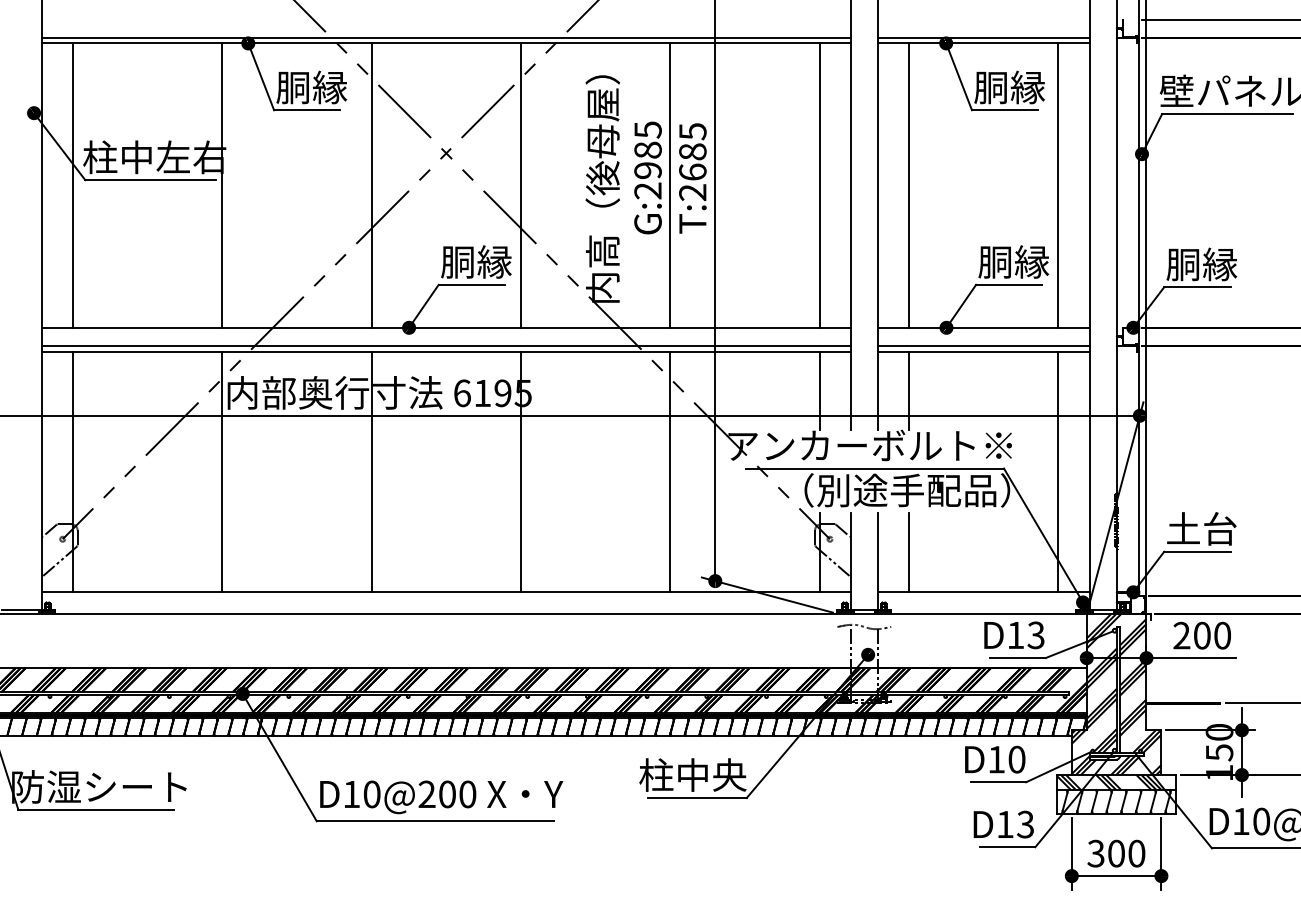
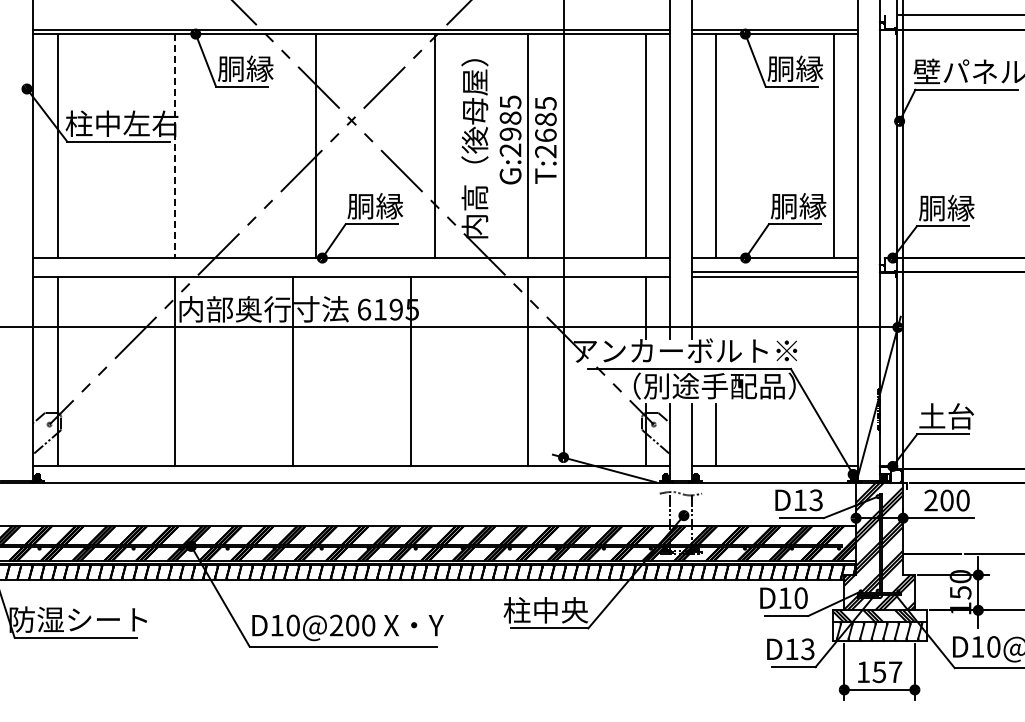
line: (222, 186) -> (175, 146), solid -> dashed
line: (371, 186) -> (315, 146), moved
line: (520, 186) -> (434, 146), moved
line: (446, 346) -> (351, 272), removed
line: (909, 390) -> (716, 307), removed
line: (1058, 471) -> (833, 371), removed
text: (1116, 854) -> (879, 672), 300 -> 157

